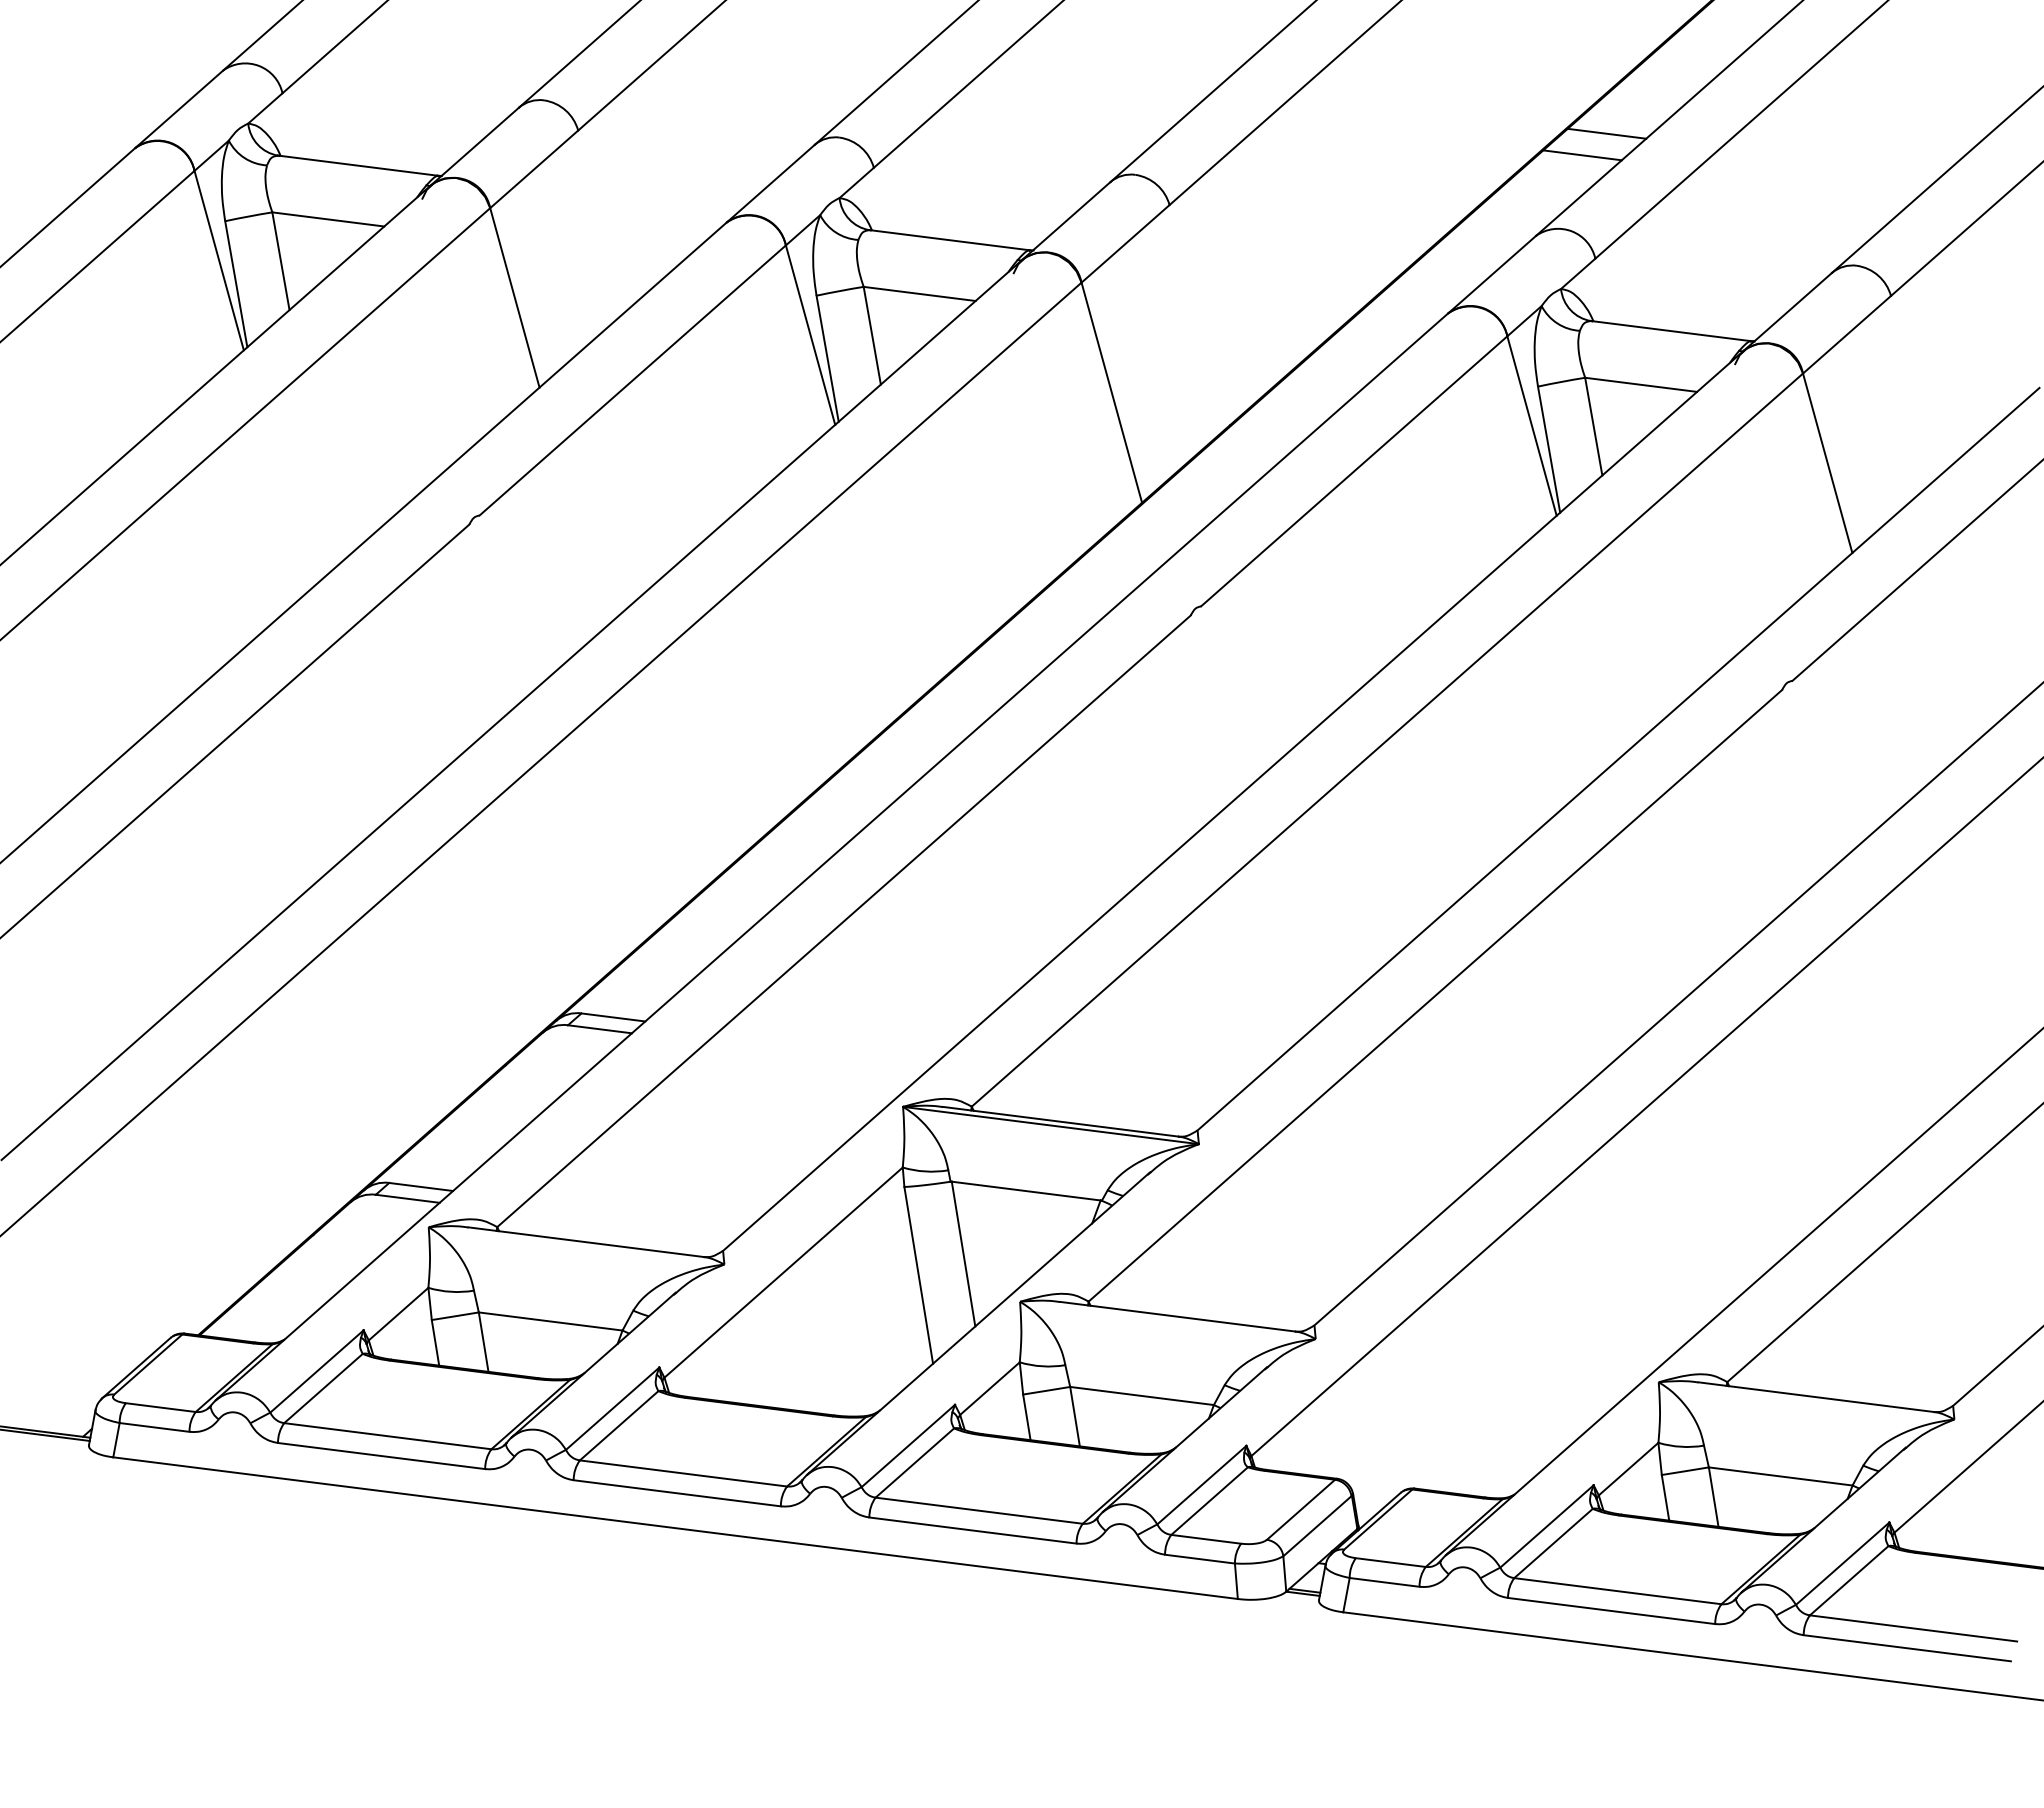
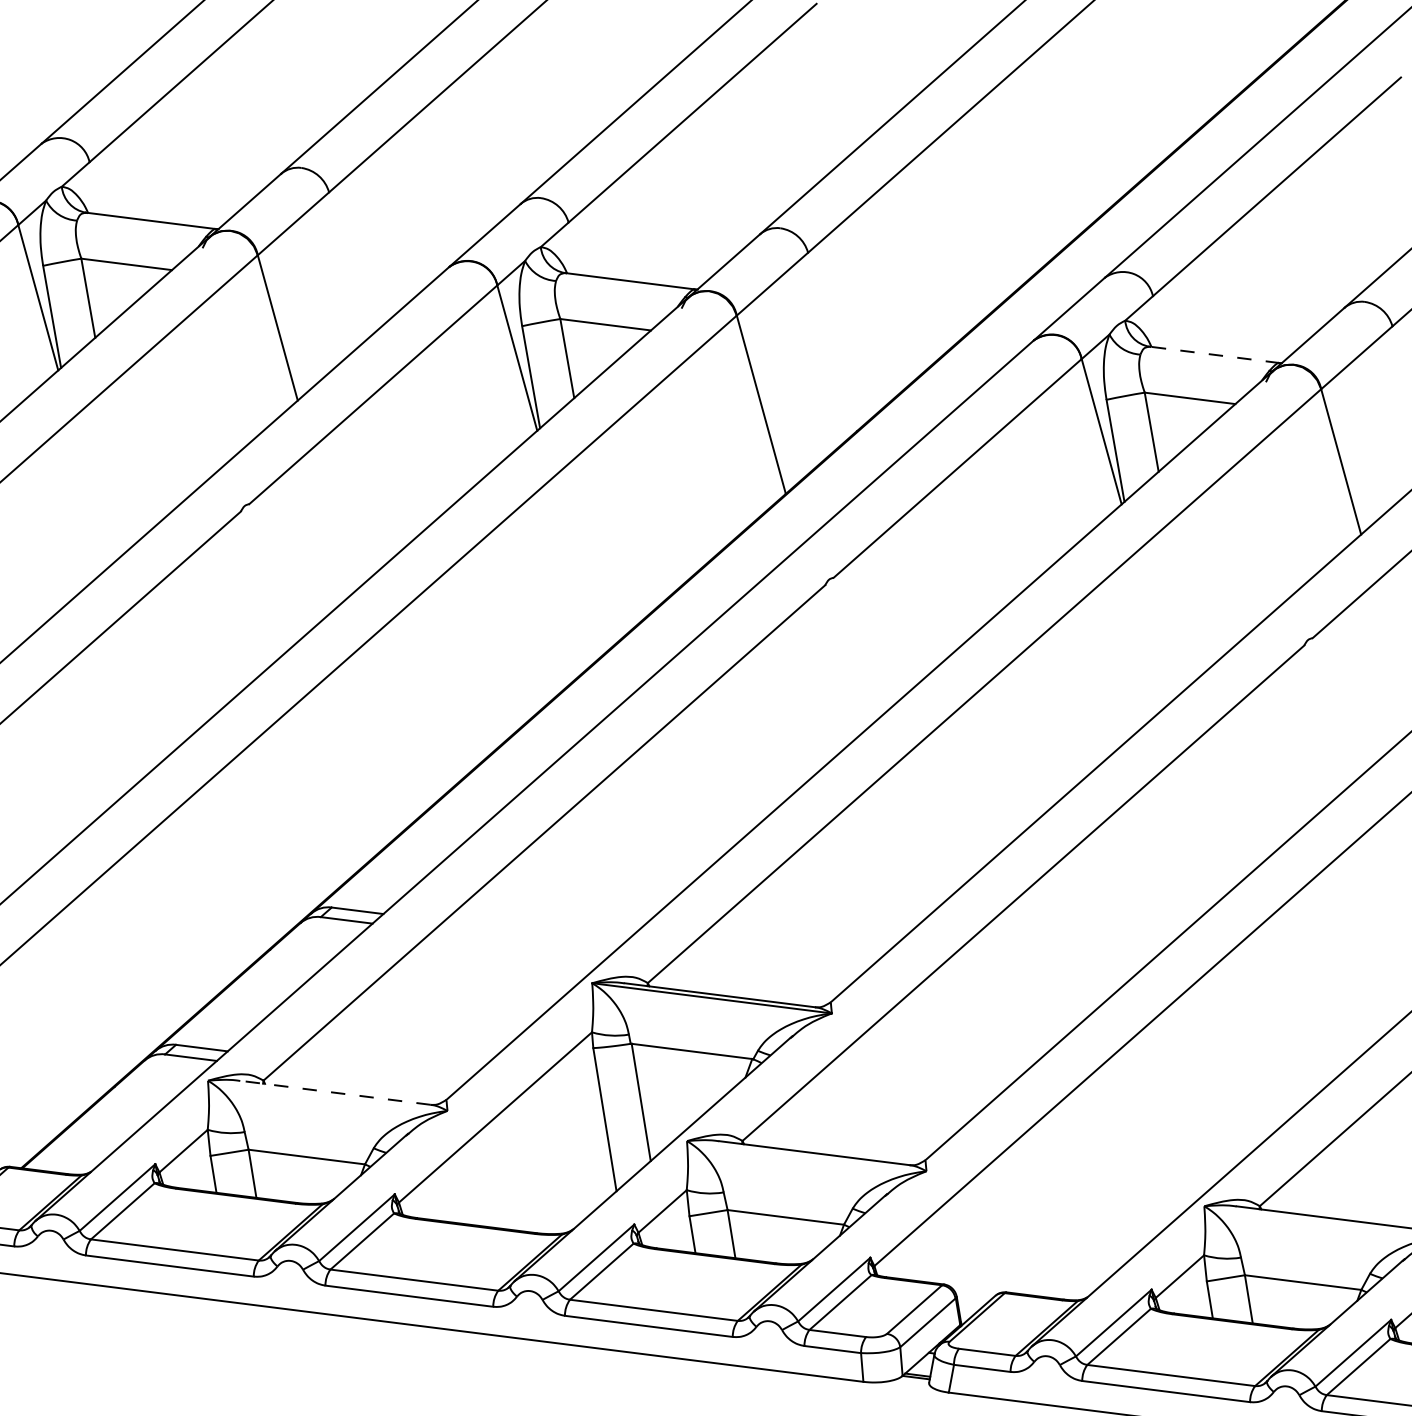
line: (1606, 133) -> (1162, 194), removed
line: (1582, 155) -> (1142, 212), removed
line: (1670, 331) -> (1213, 355), solid -> dashed
line: (585, 1242) -> (335, 1093), solid -> dashed

